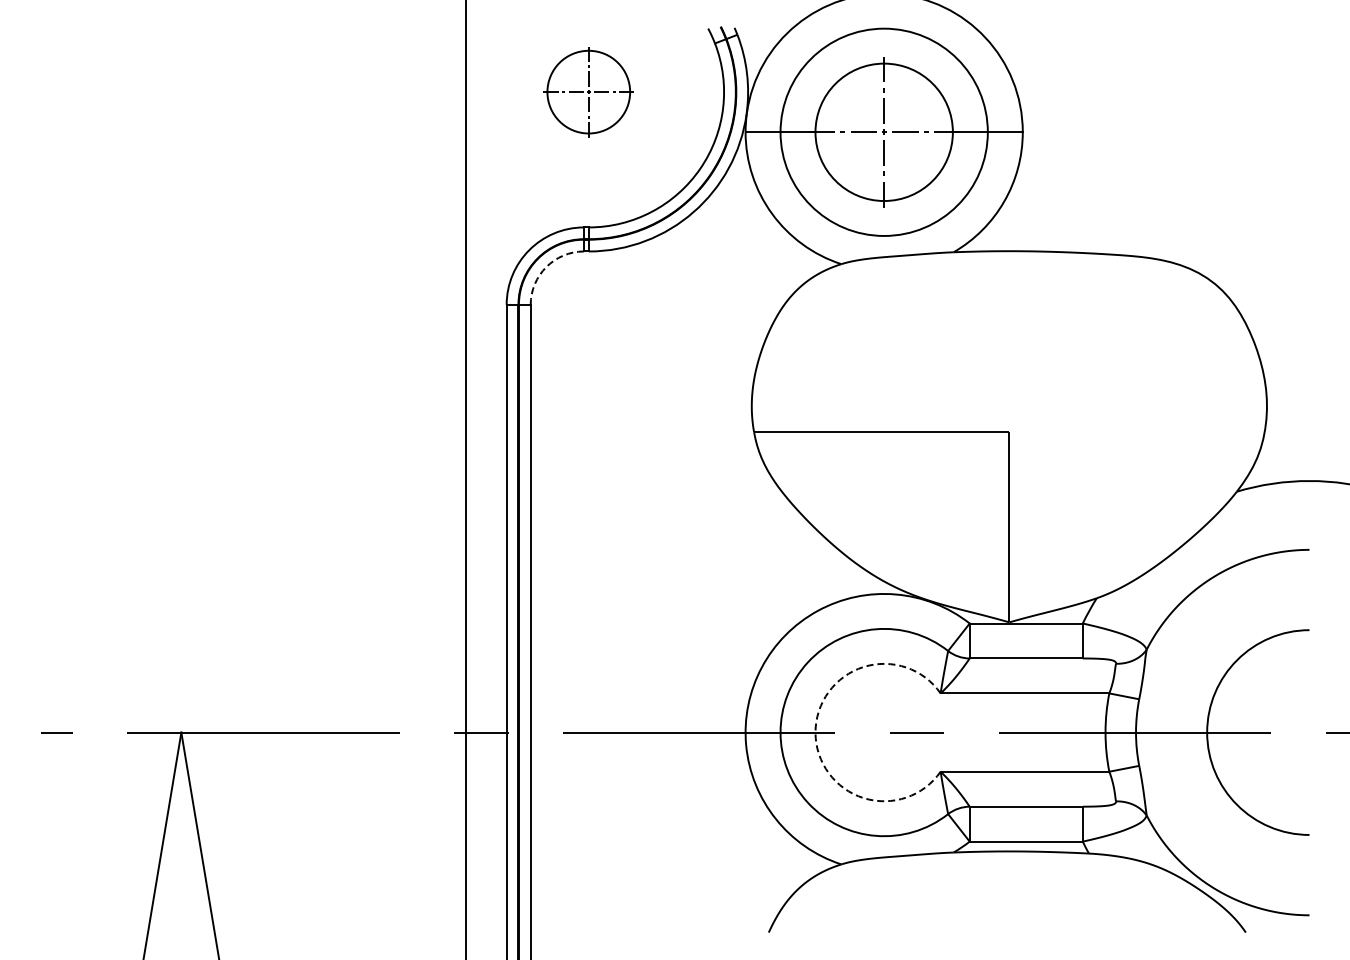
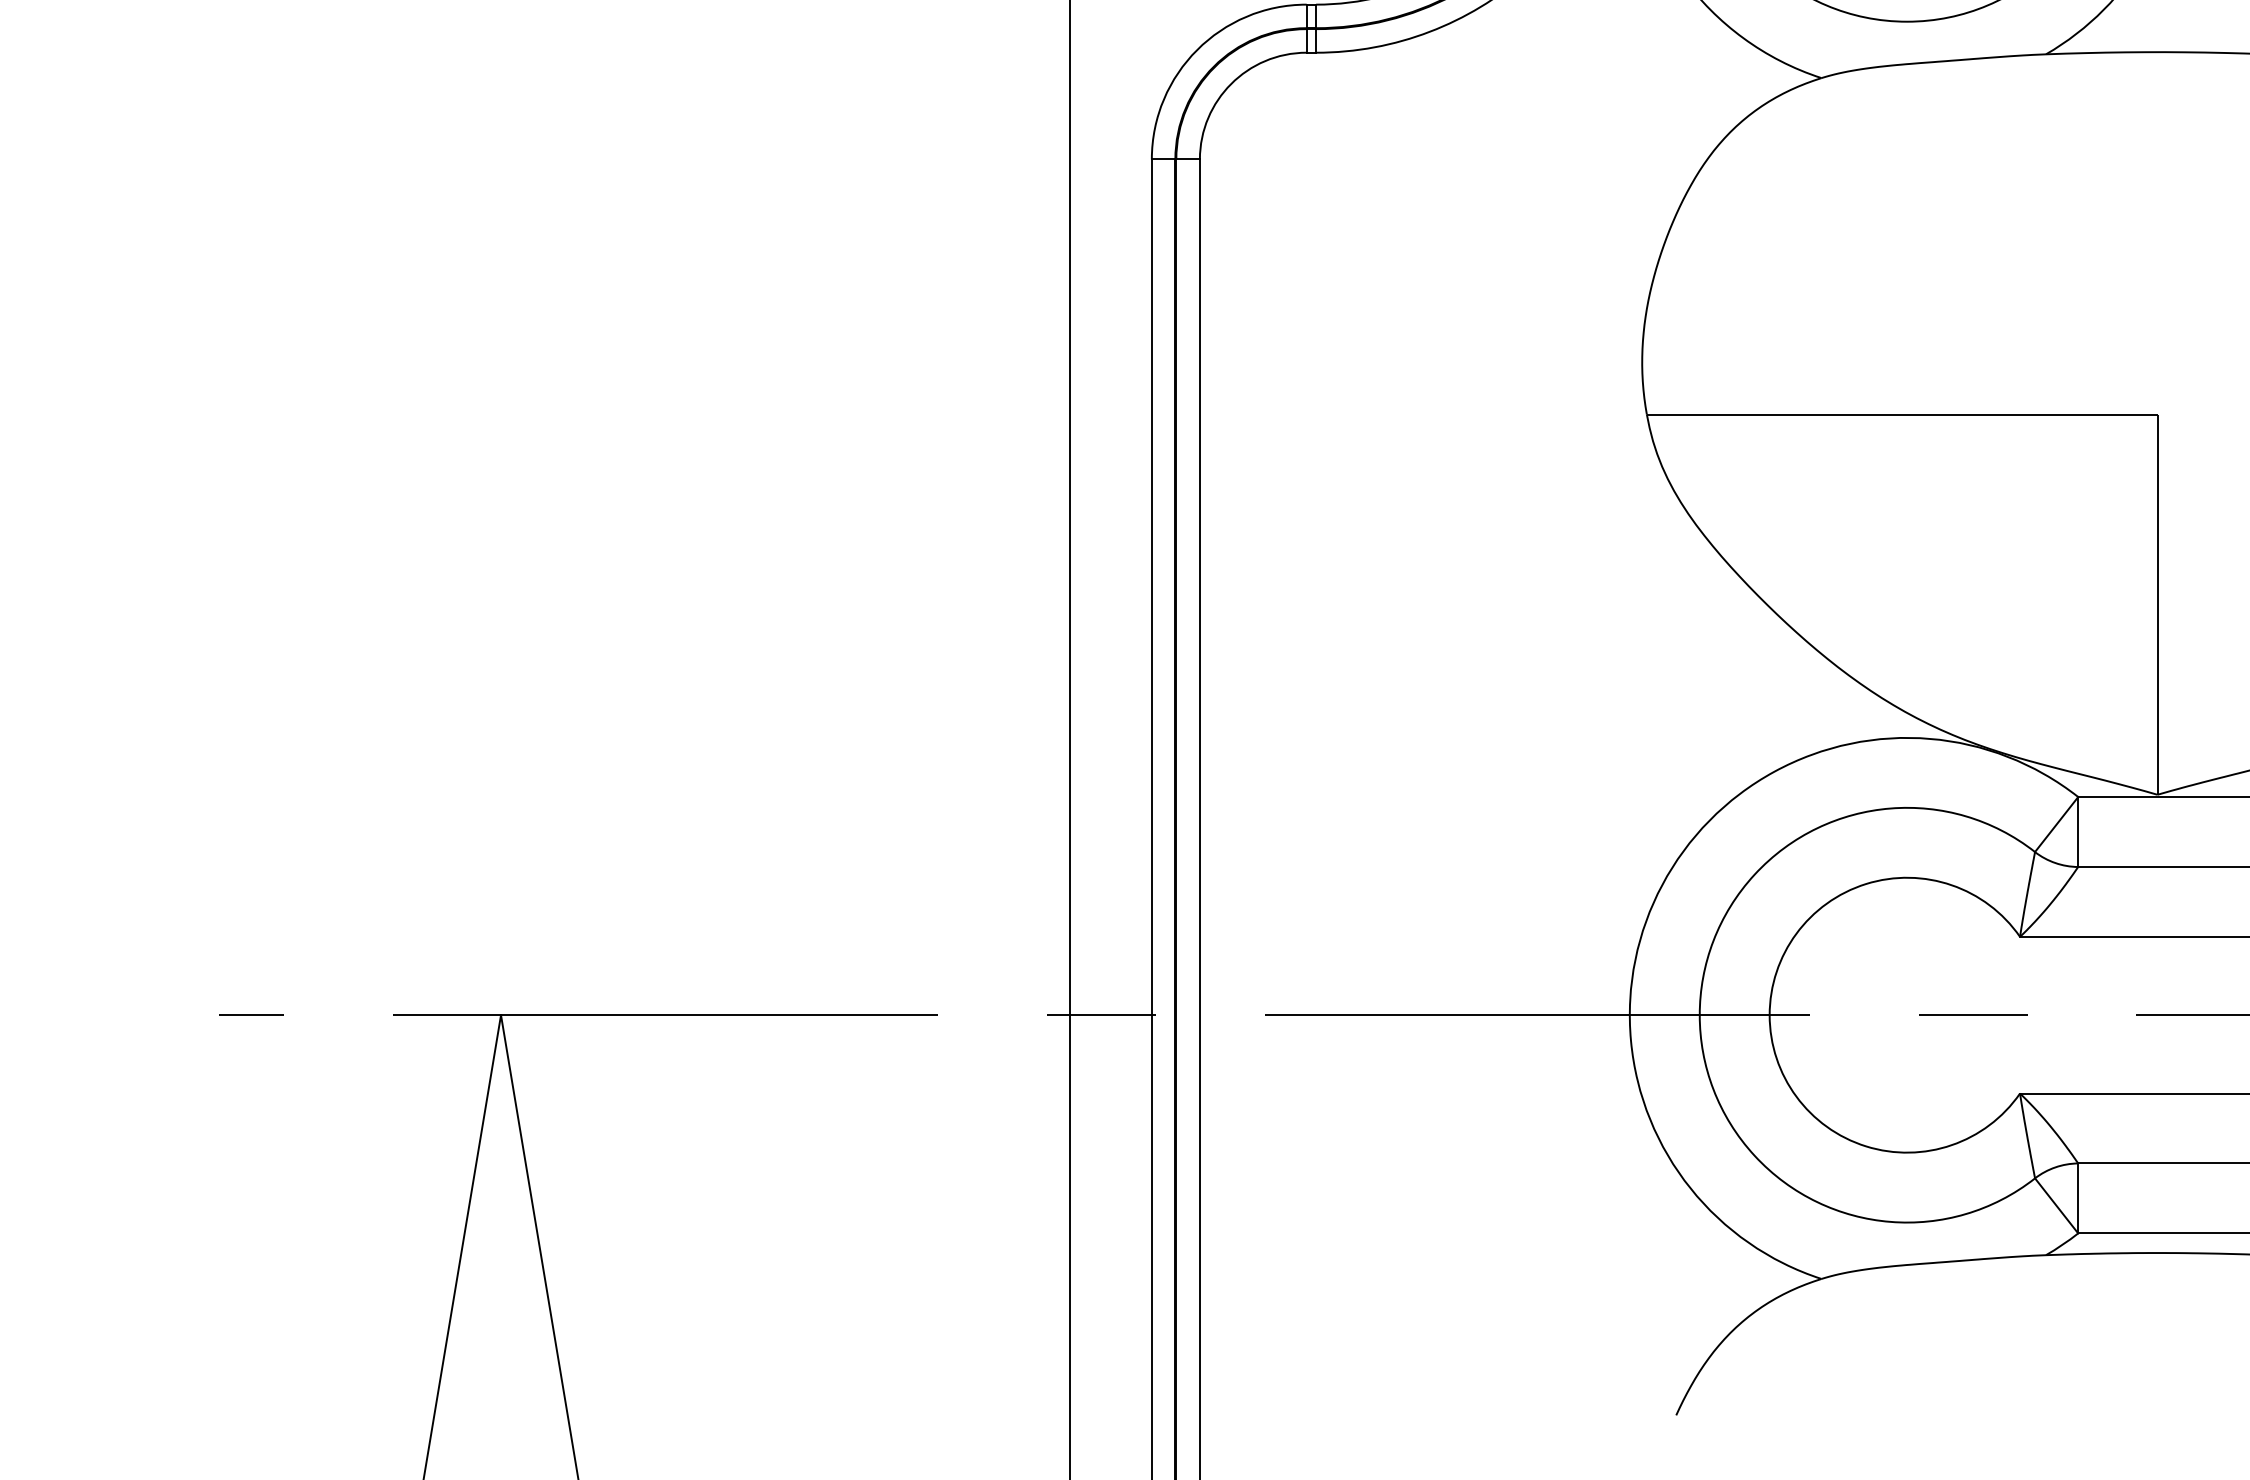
arc: (546, 267) -> (1231, 84), dashed -> solid
arc: (815, 732) -> (1769, 1015), dashed -> solid

